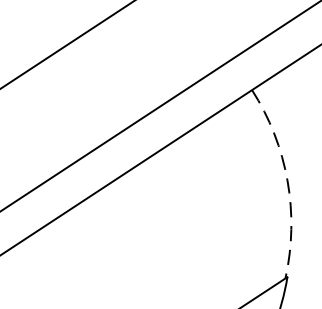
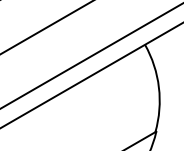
arc: (286, 181) -> (158, 87), dashed -> solid

